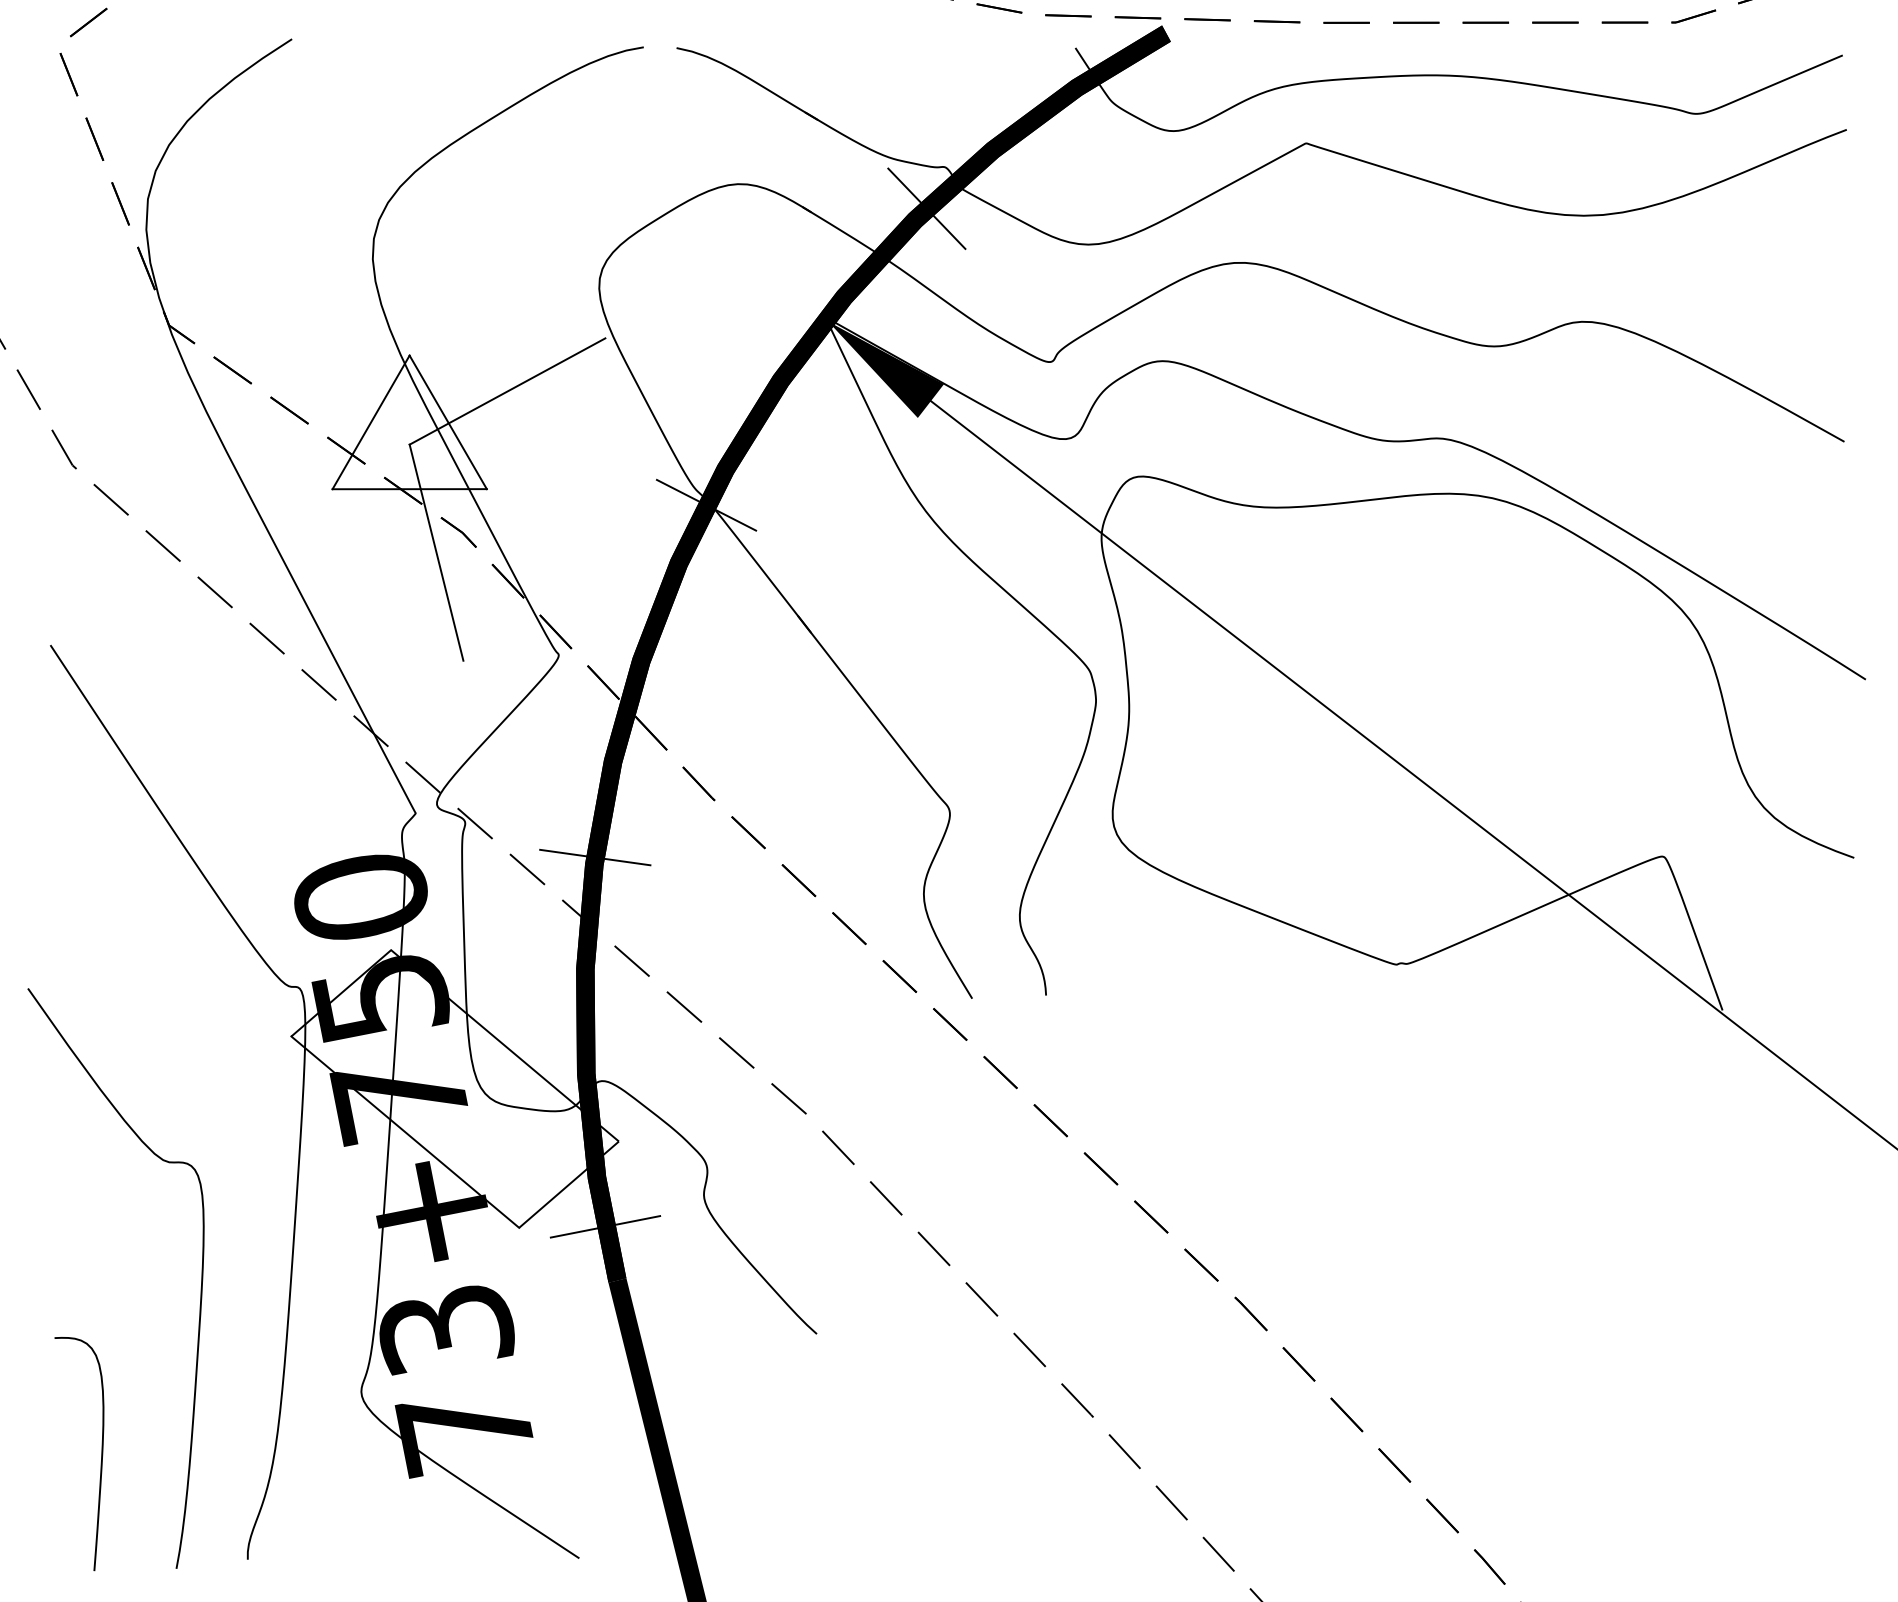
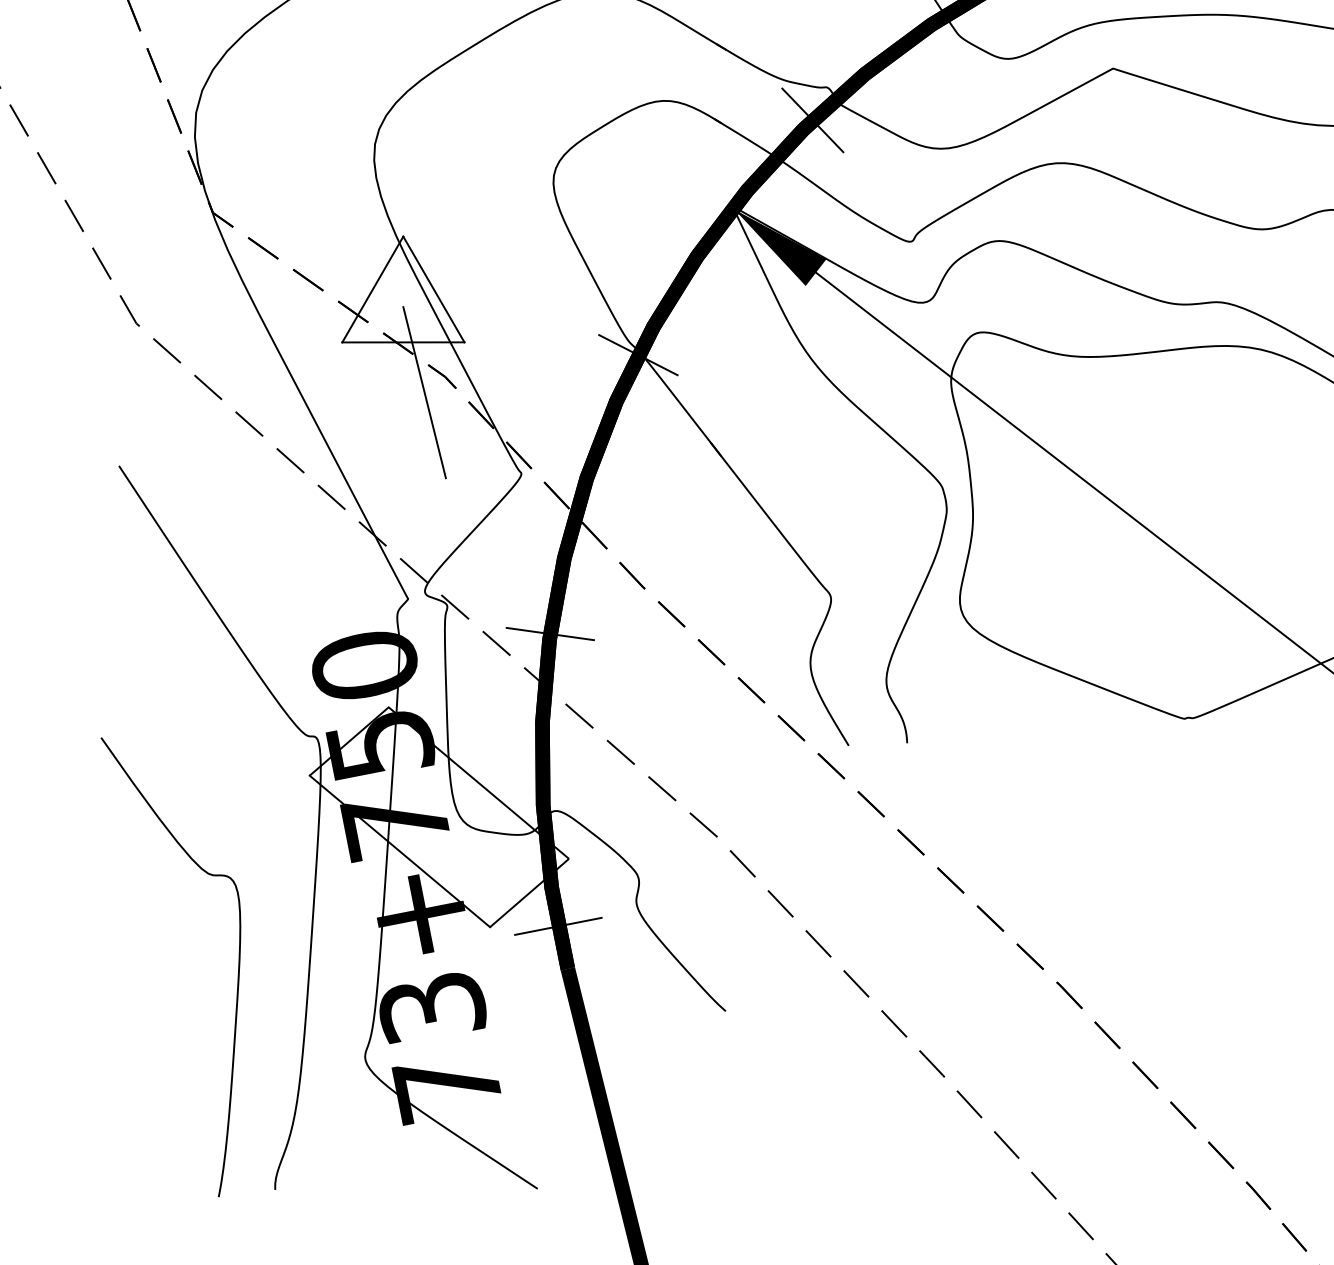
line: (507, 391) -> (480, 265), removed
curve: (101, 1454) -> (159, 1106), removed

